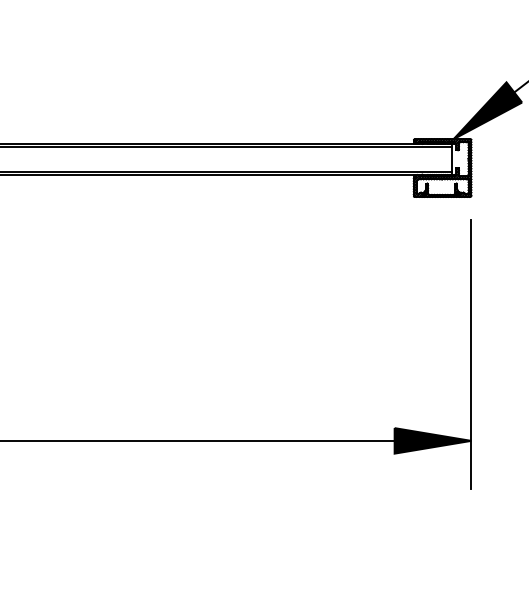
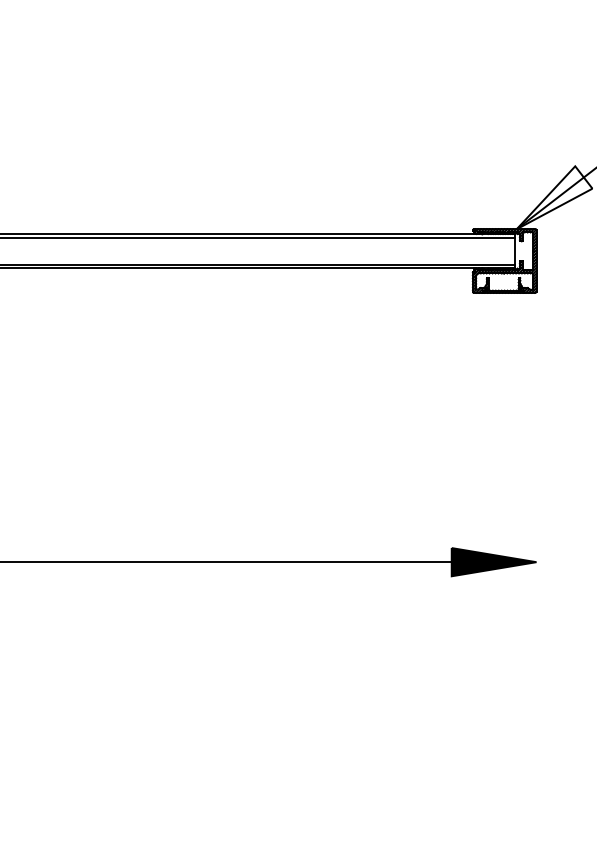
fill: (487, 110) -> (554, 197), removed
line: (471, 354) -> (536, 466), removed

